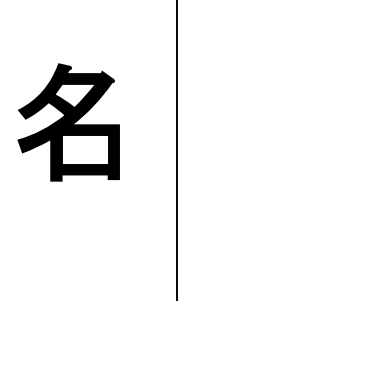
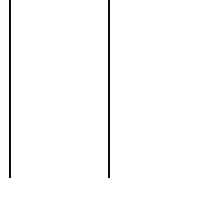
part: (69, 121) -> (57, 91), removed

